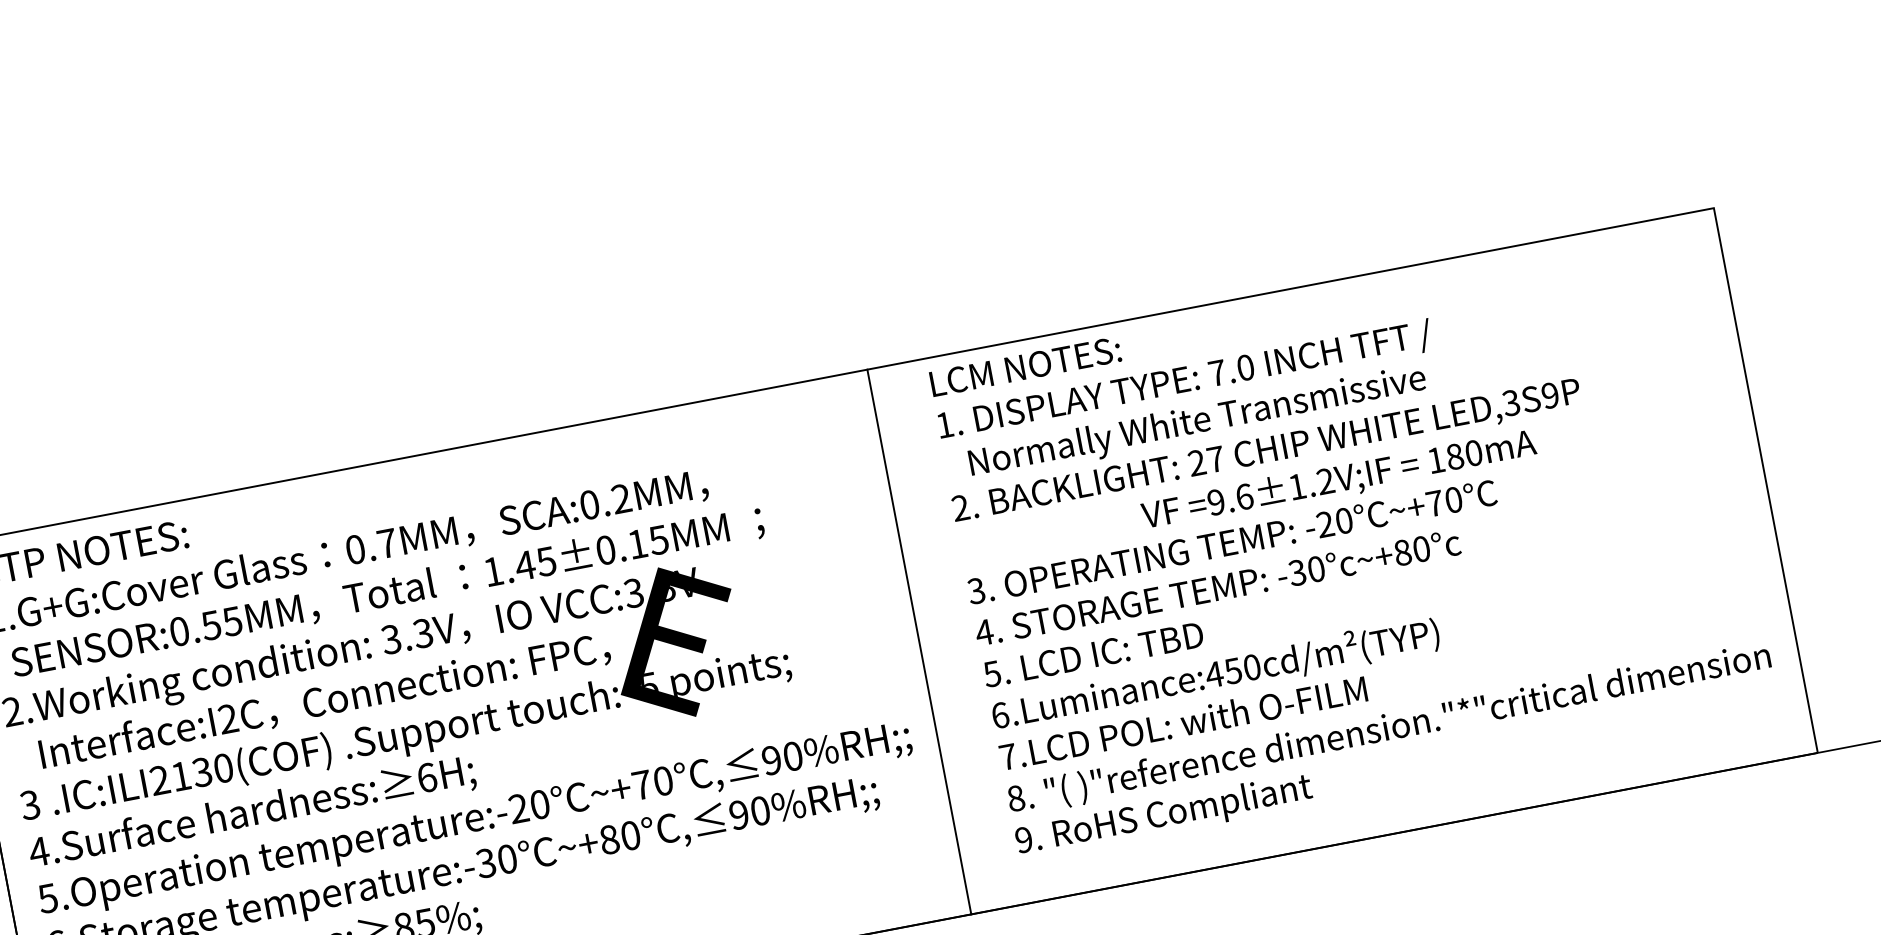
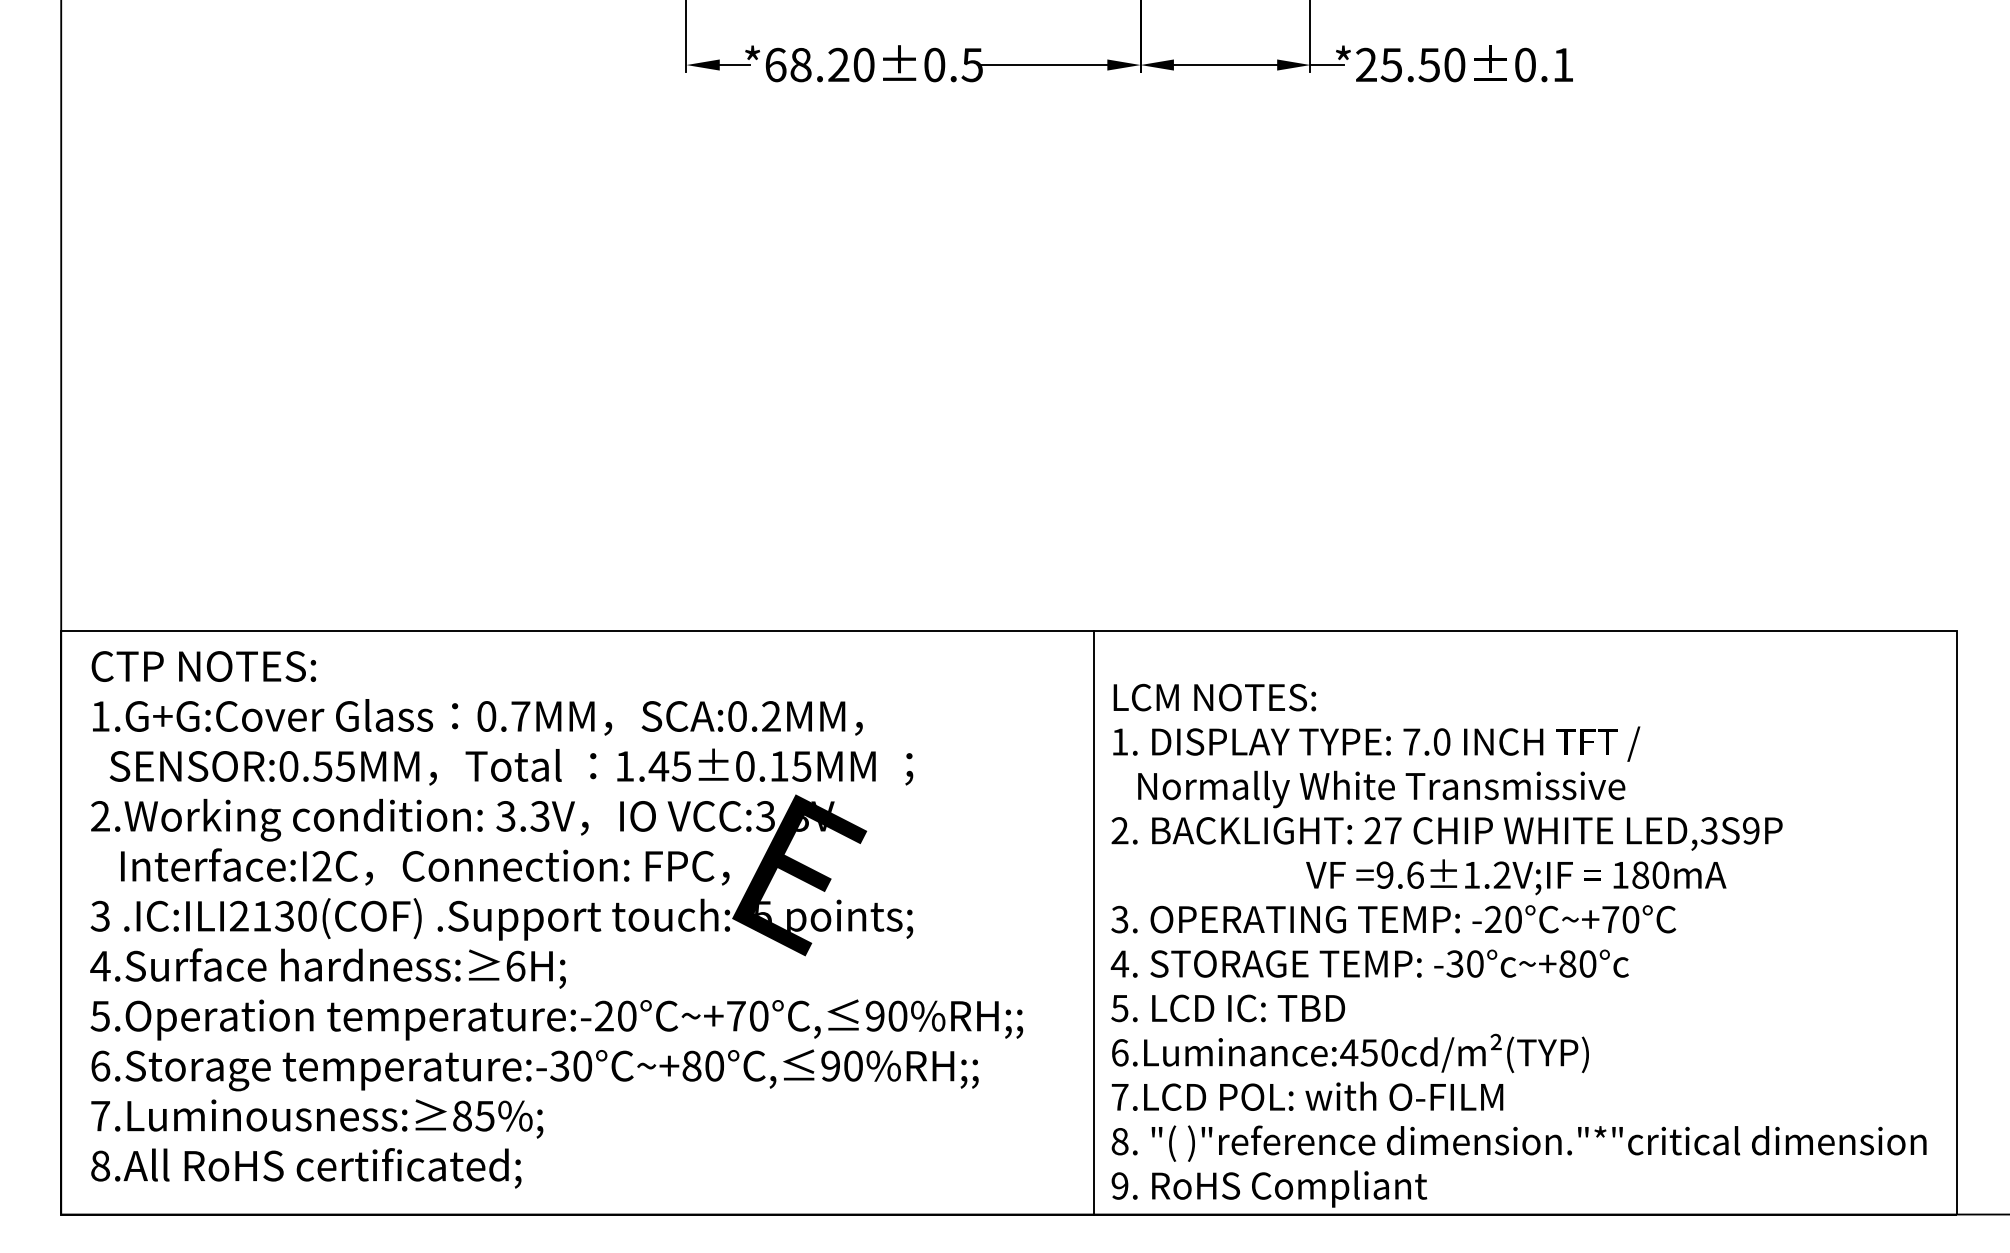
text: (1353, 544) -> (1518, 945), moved
line: (918, 641) -> (1093, 922), moved

